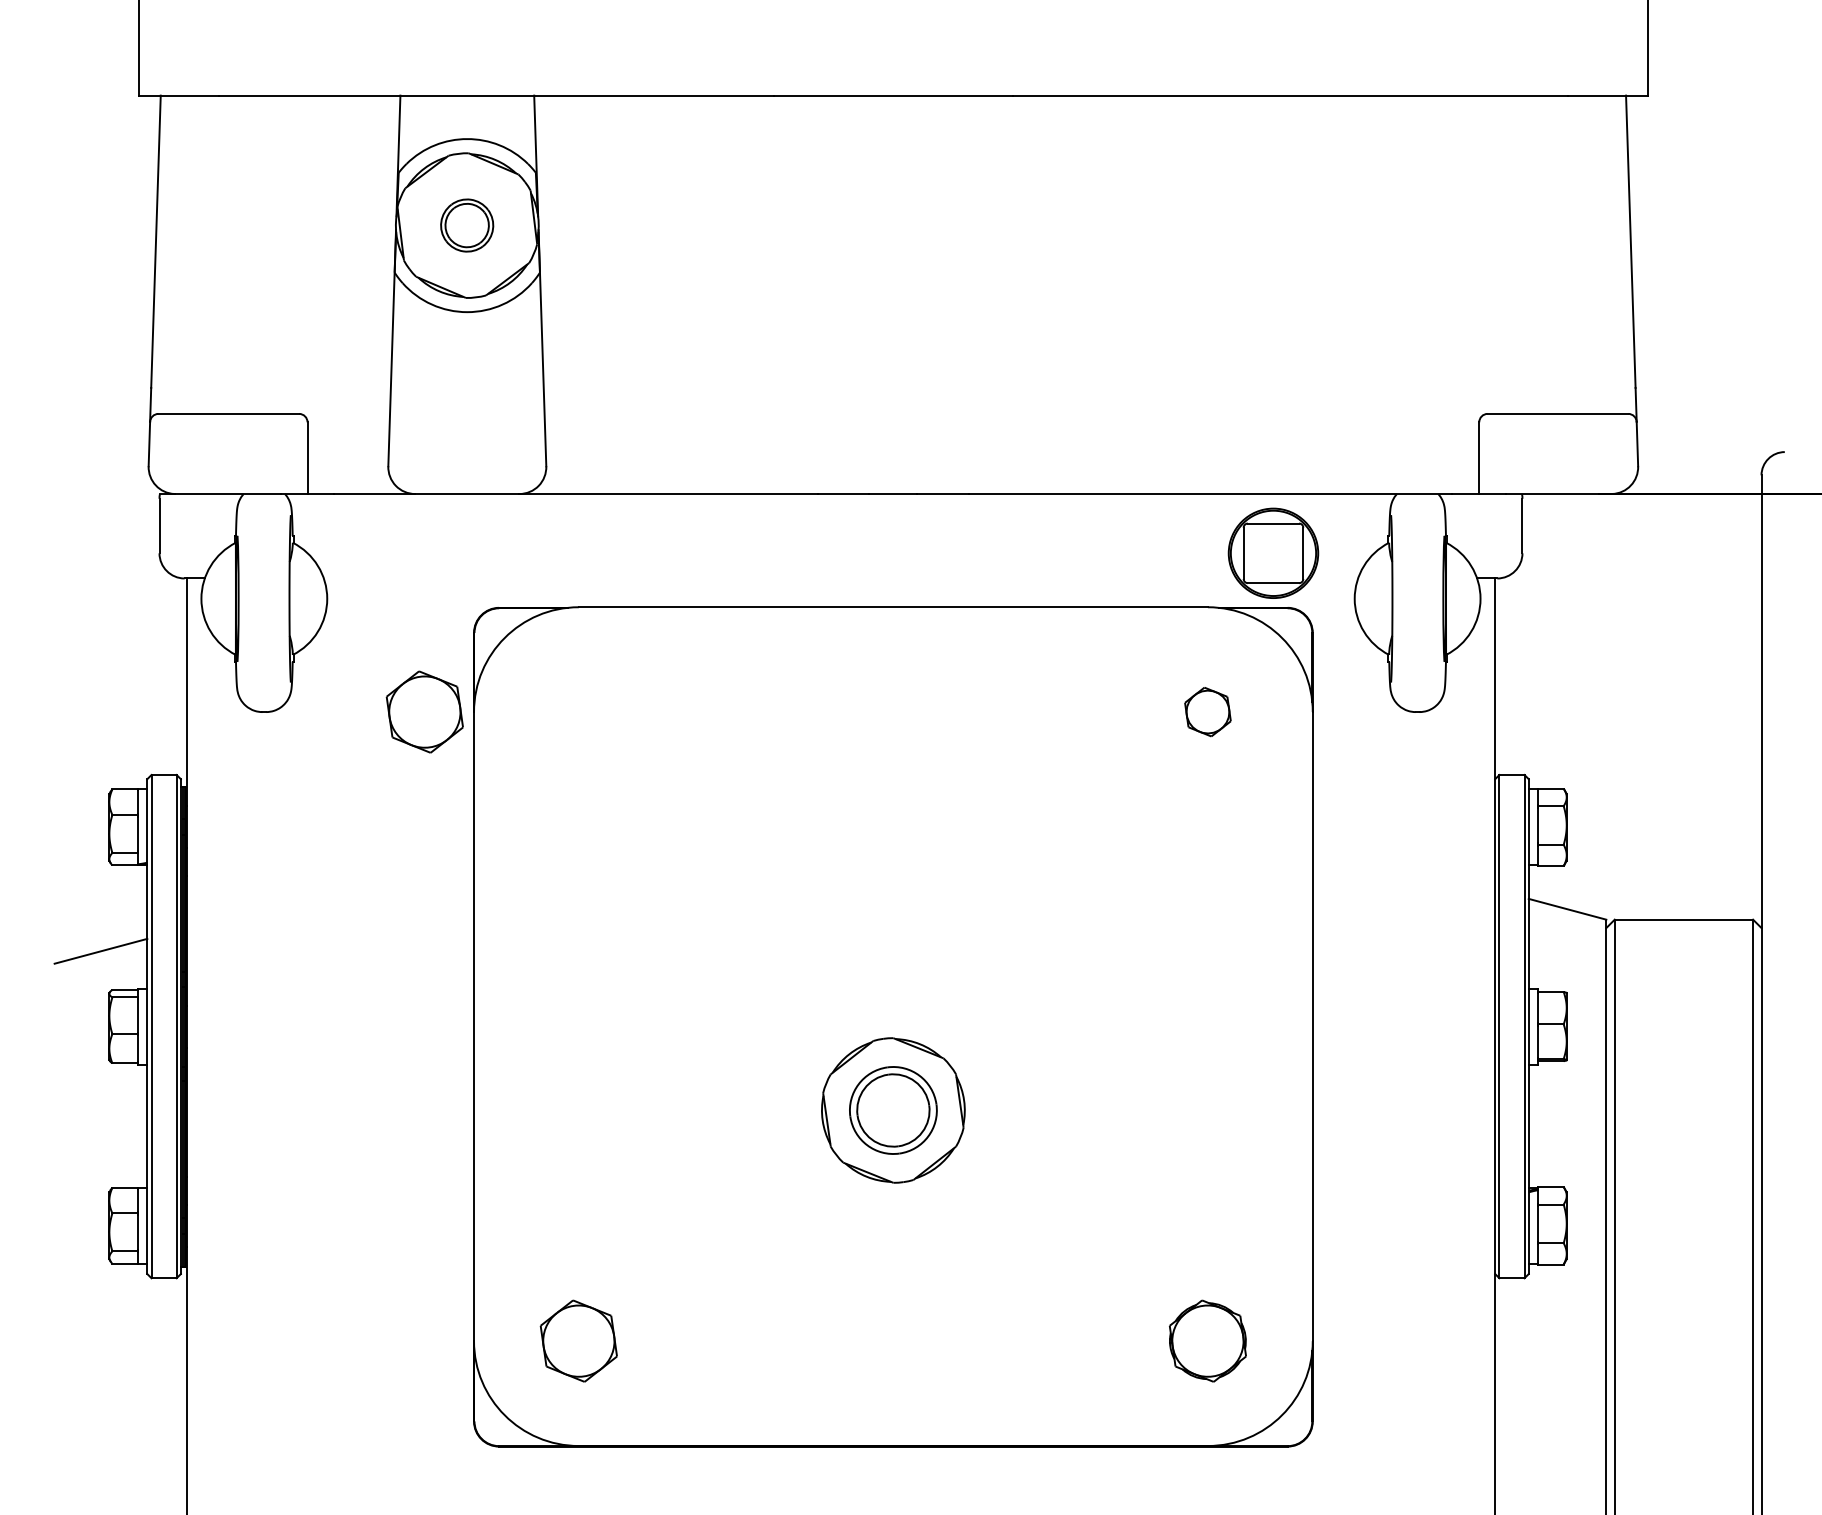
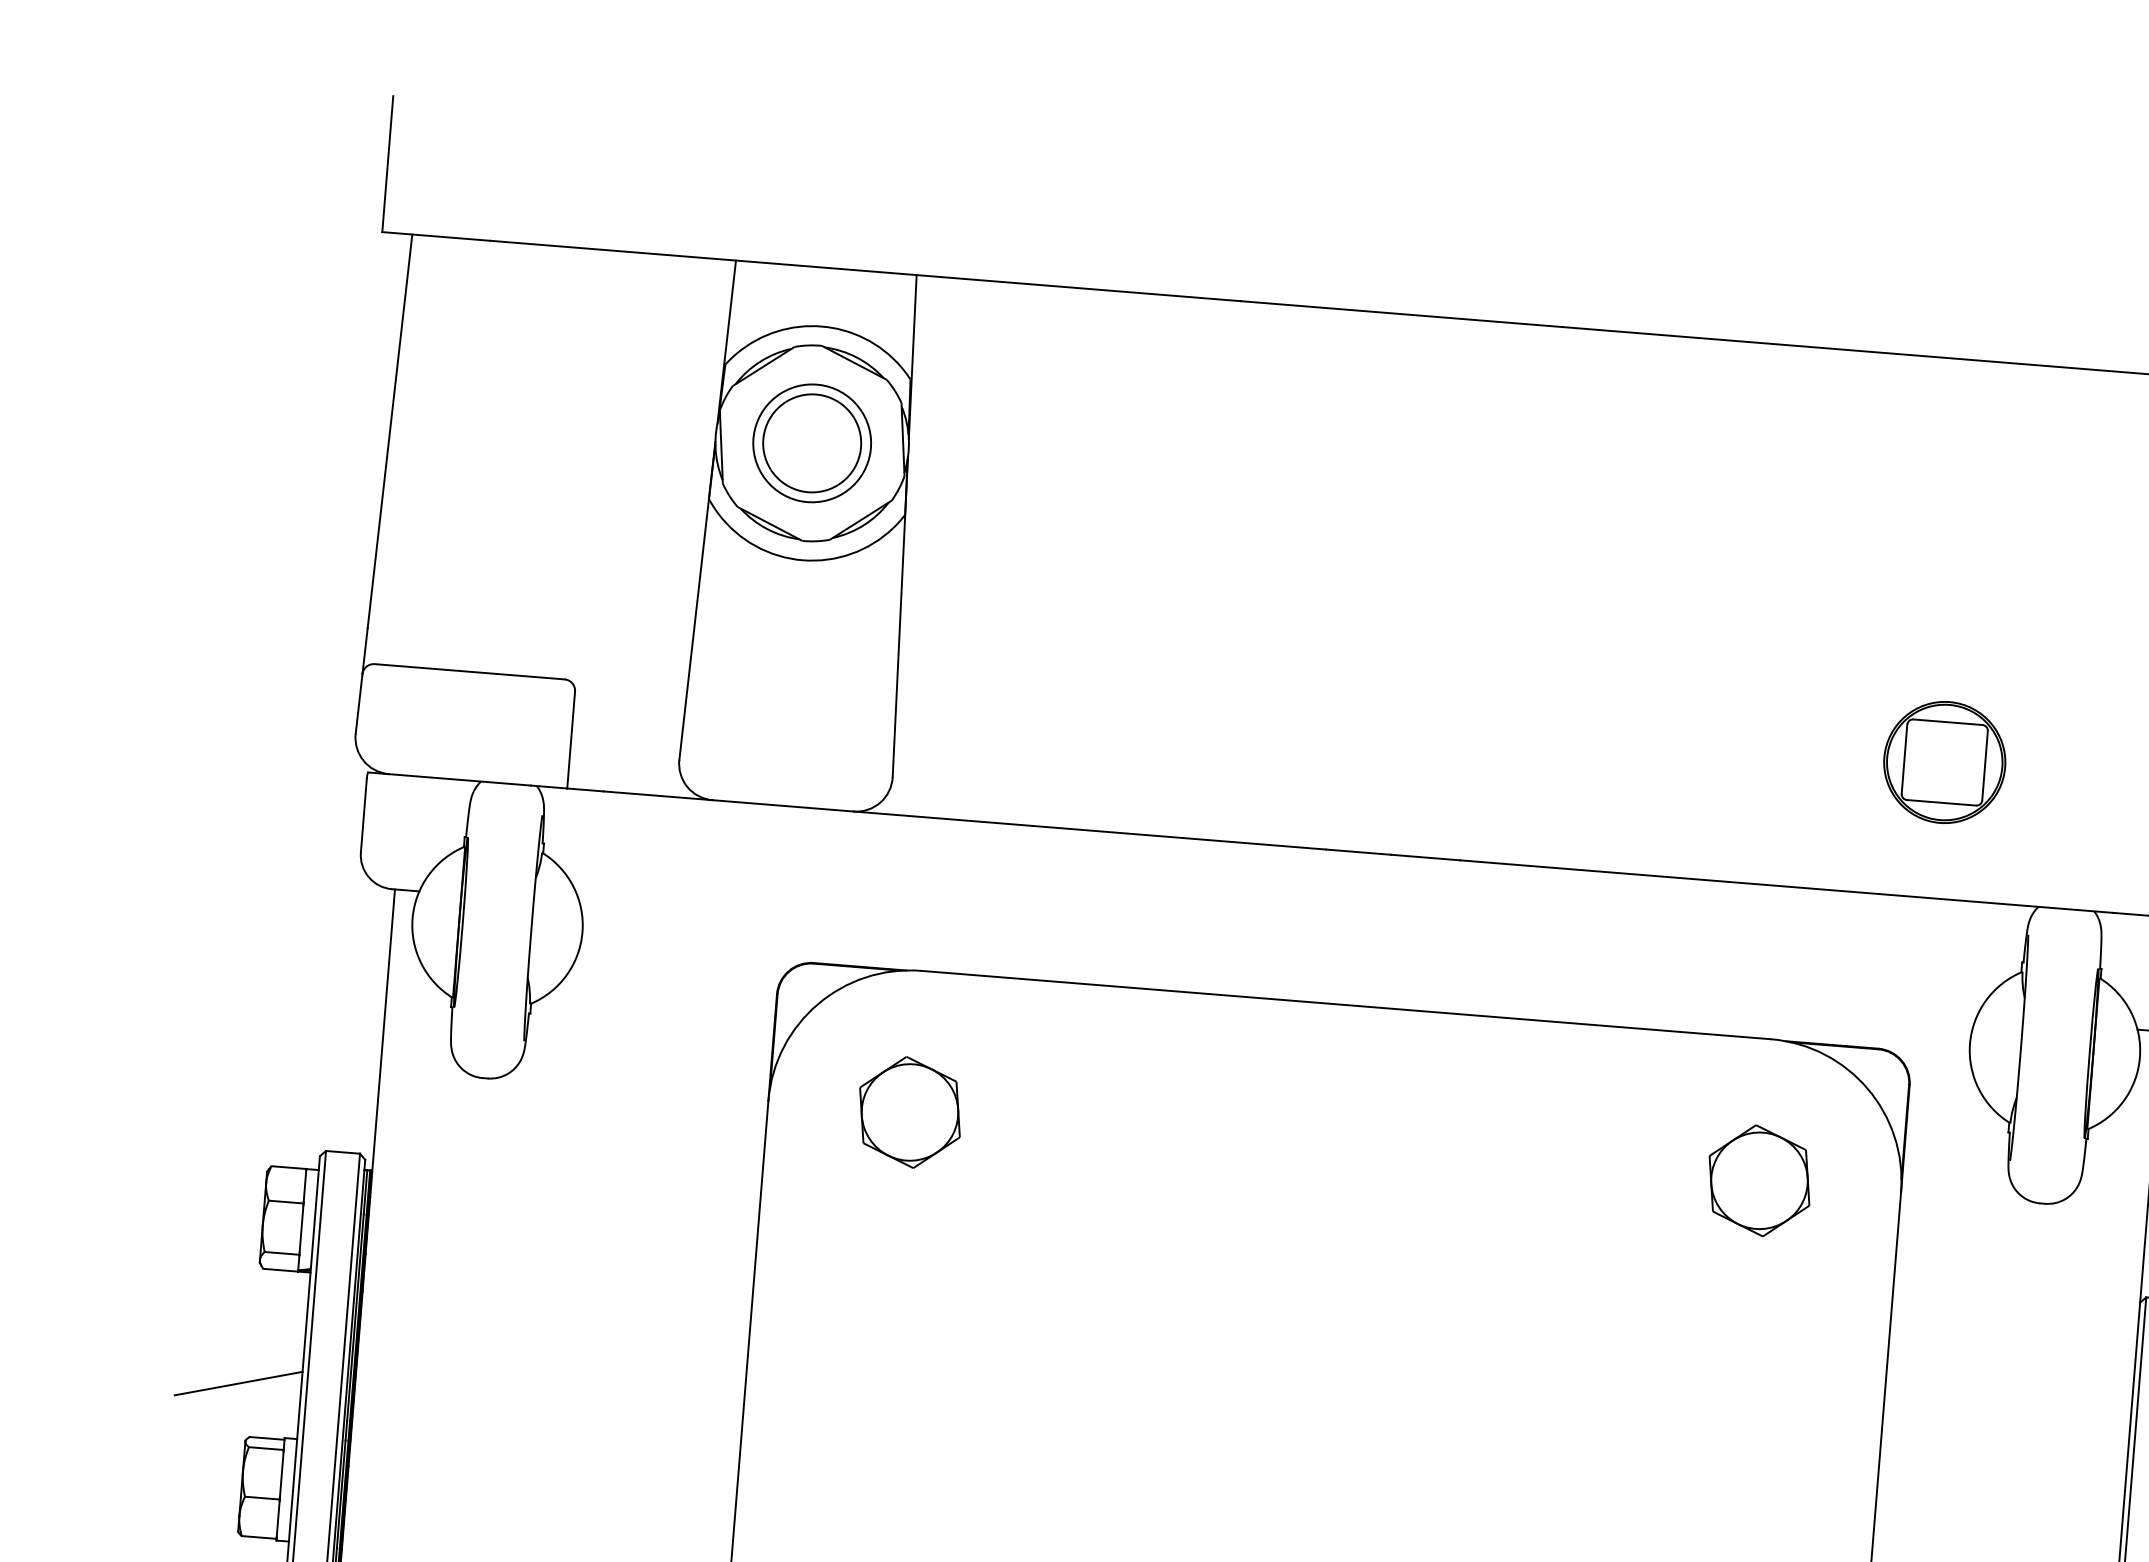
part: (466, 225) -> (811, 443), size x1.67
part: (1273, 552) -> (1944, 761), moved
part: (424, 711) -> (909, 1111), moved
part: (1207, 711) -> (1758, 1179), size x1.67

